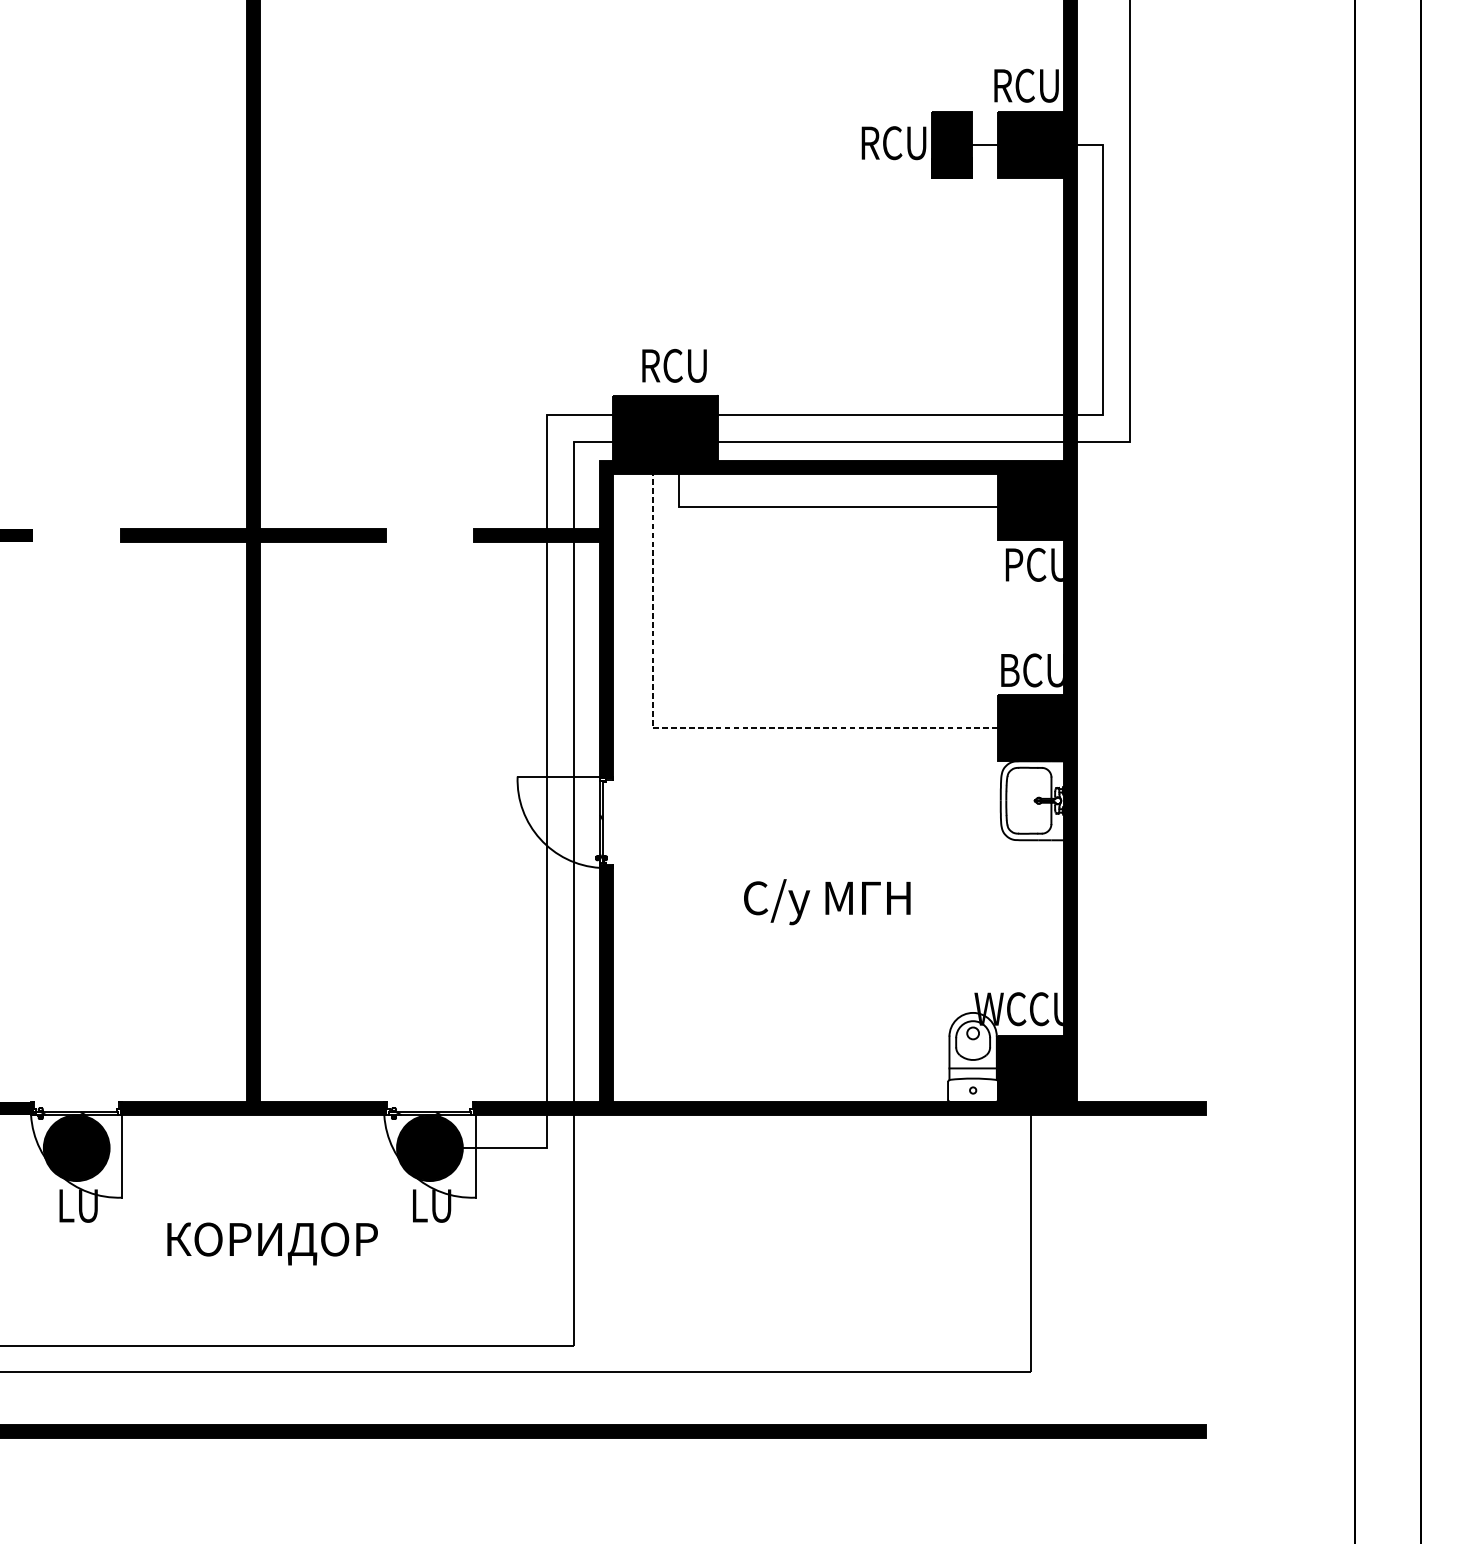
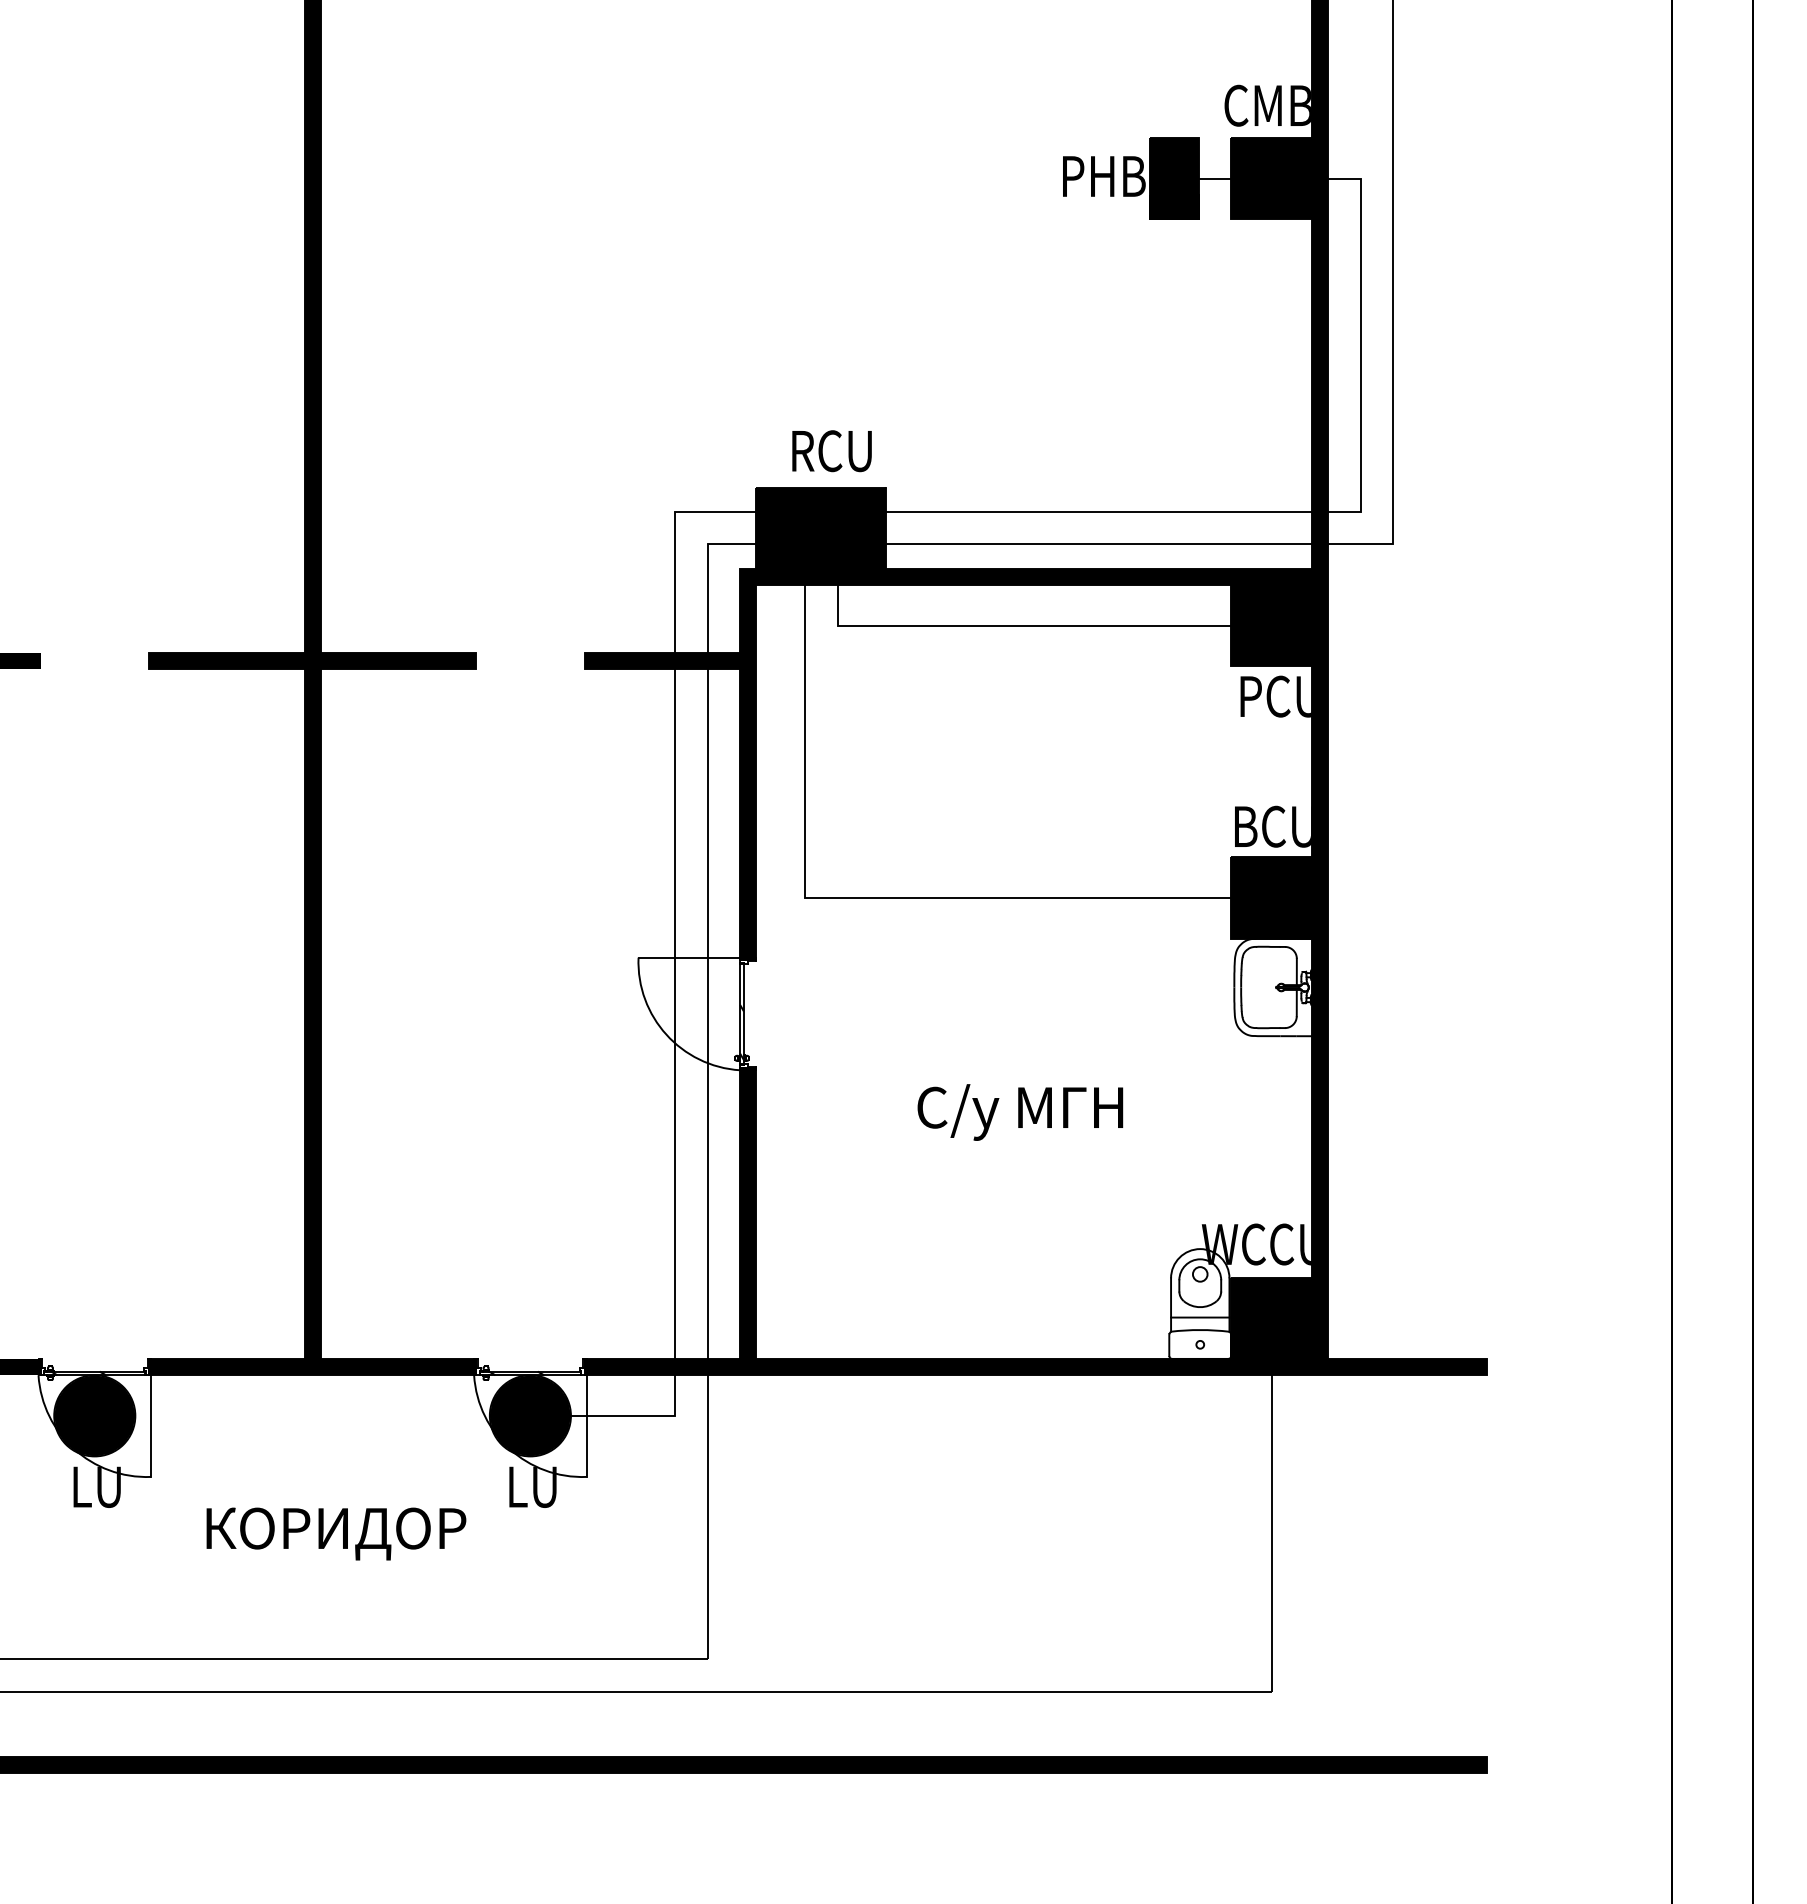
text: (1027, 85) -> (1267, 105), RCU -> CMB
text: (897, 143) -> (1106, 176), RCU -> РНВ
line: (691, 728) -> (852, 898), dashed -> solid

